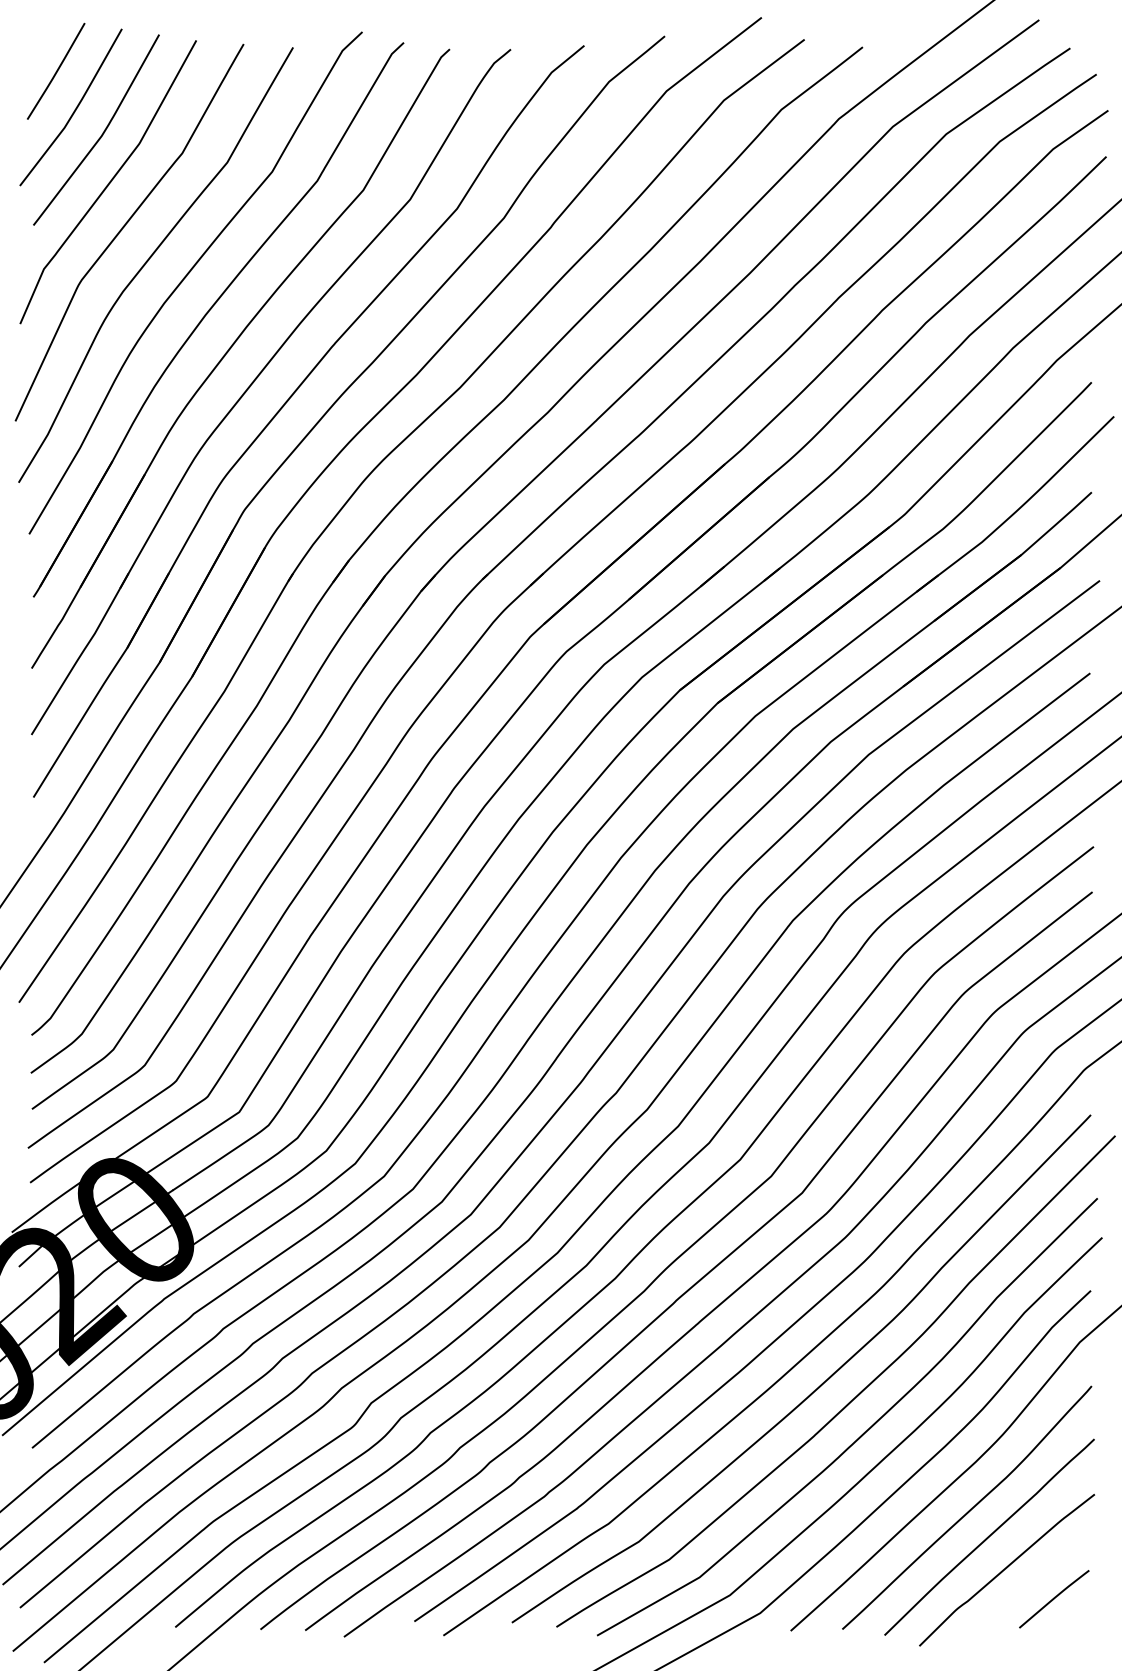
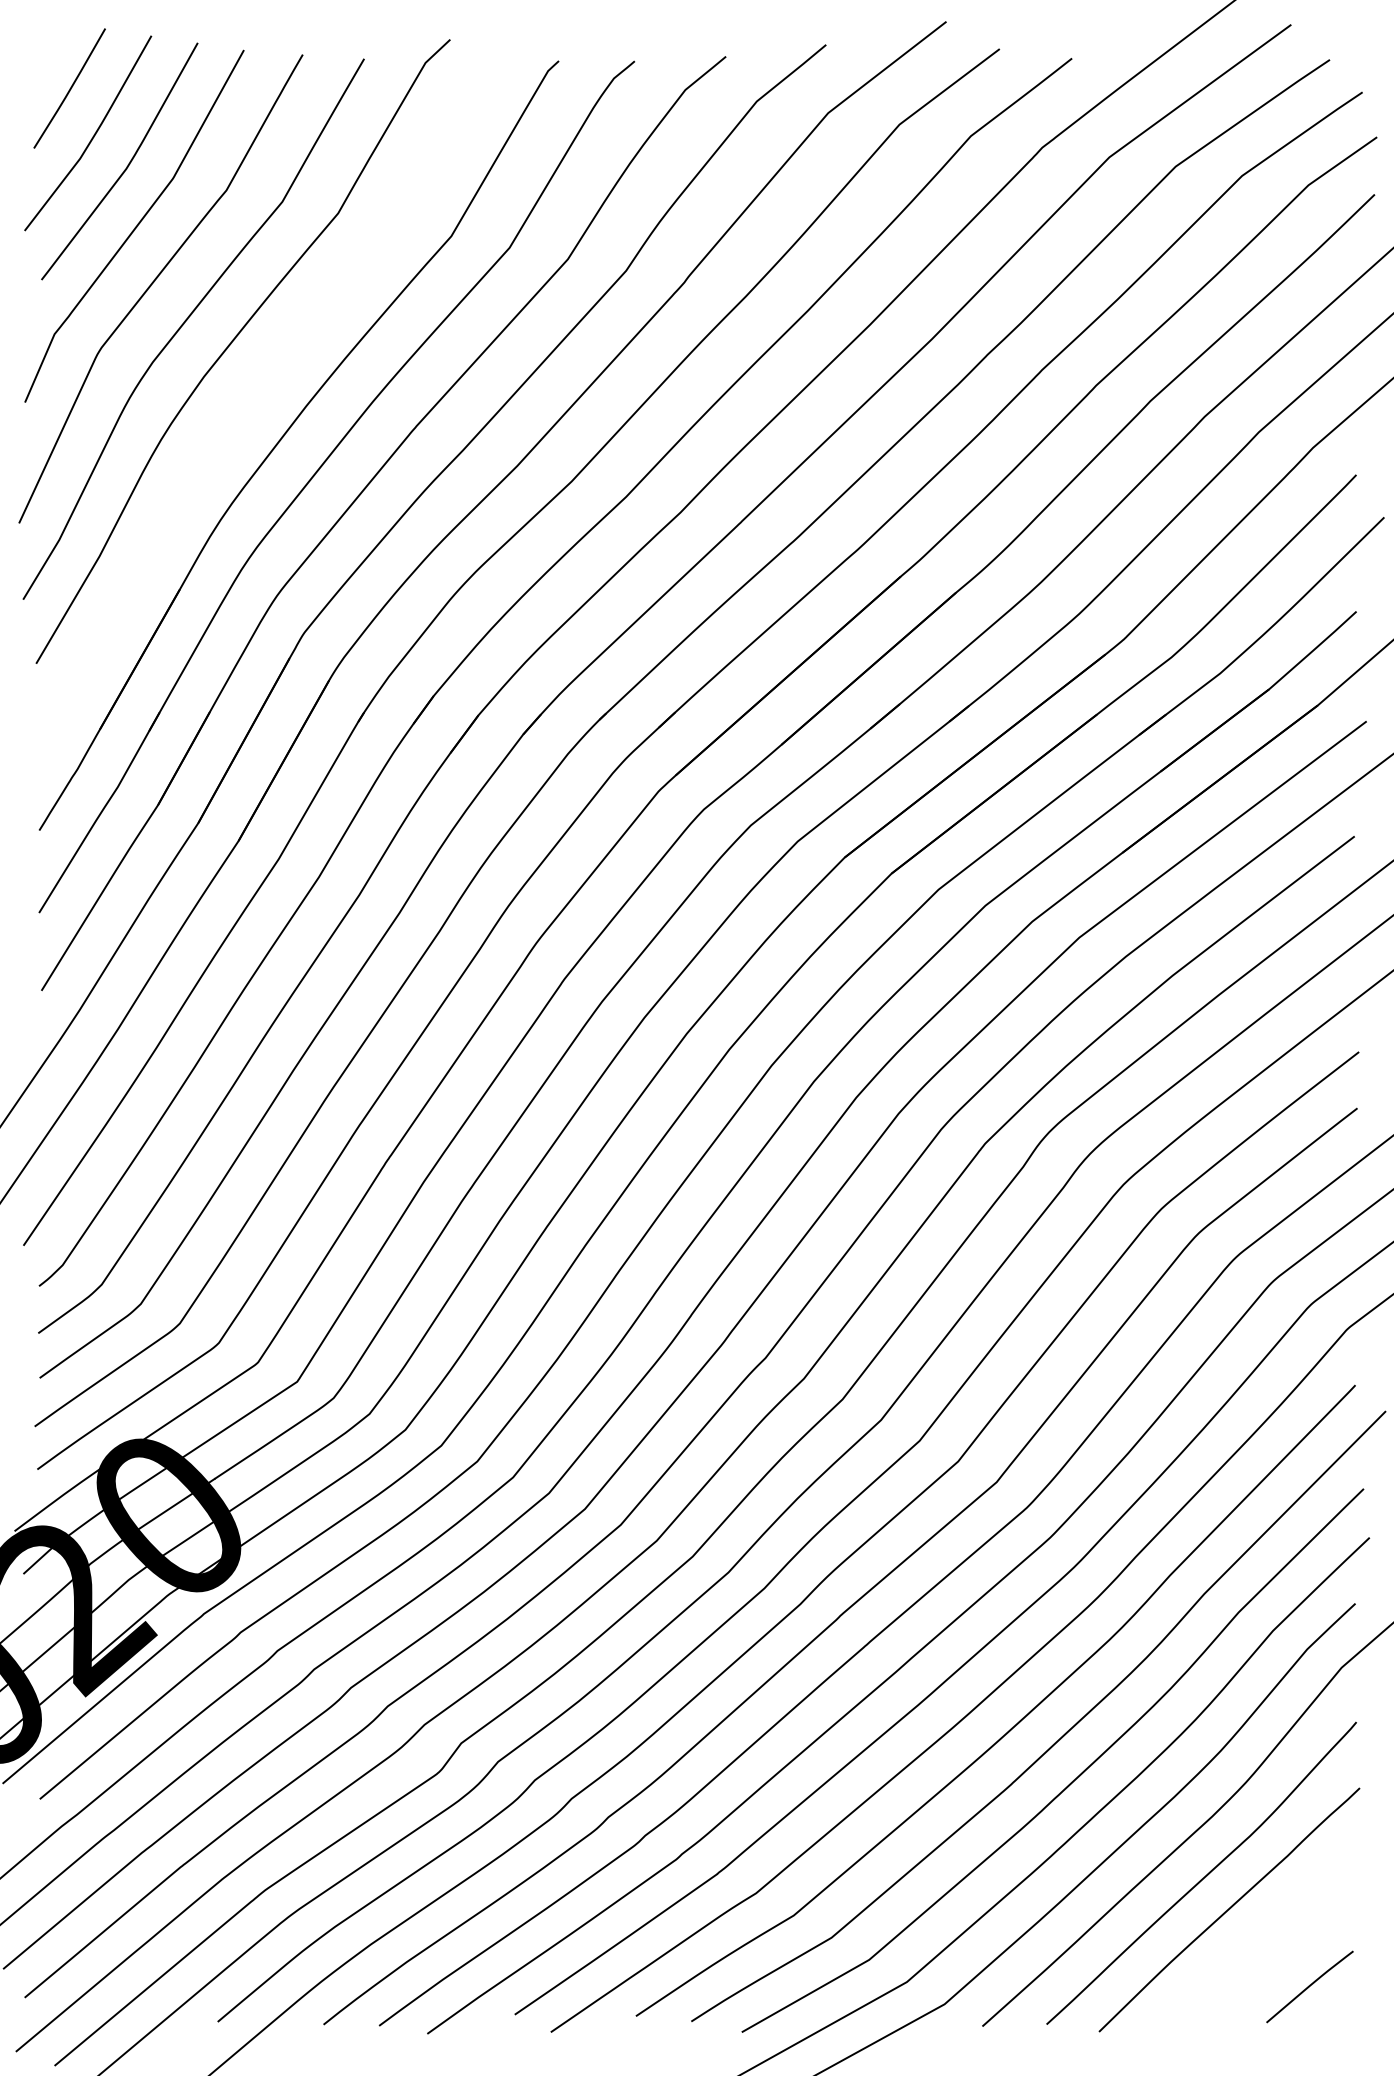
part: (208, 313) -> (258, 389), removed
curve: (1006, 1569) -> (1250, 1949), removed

